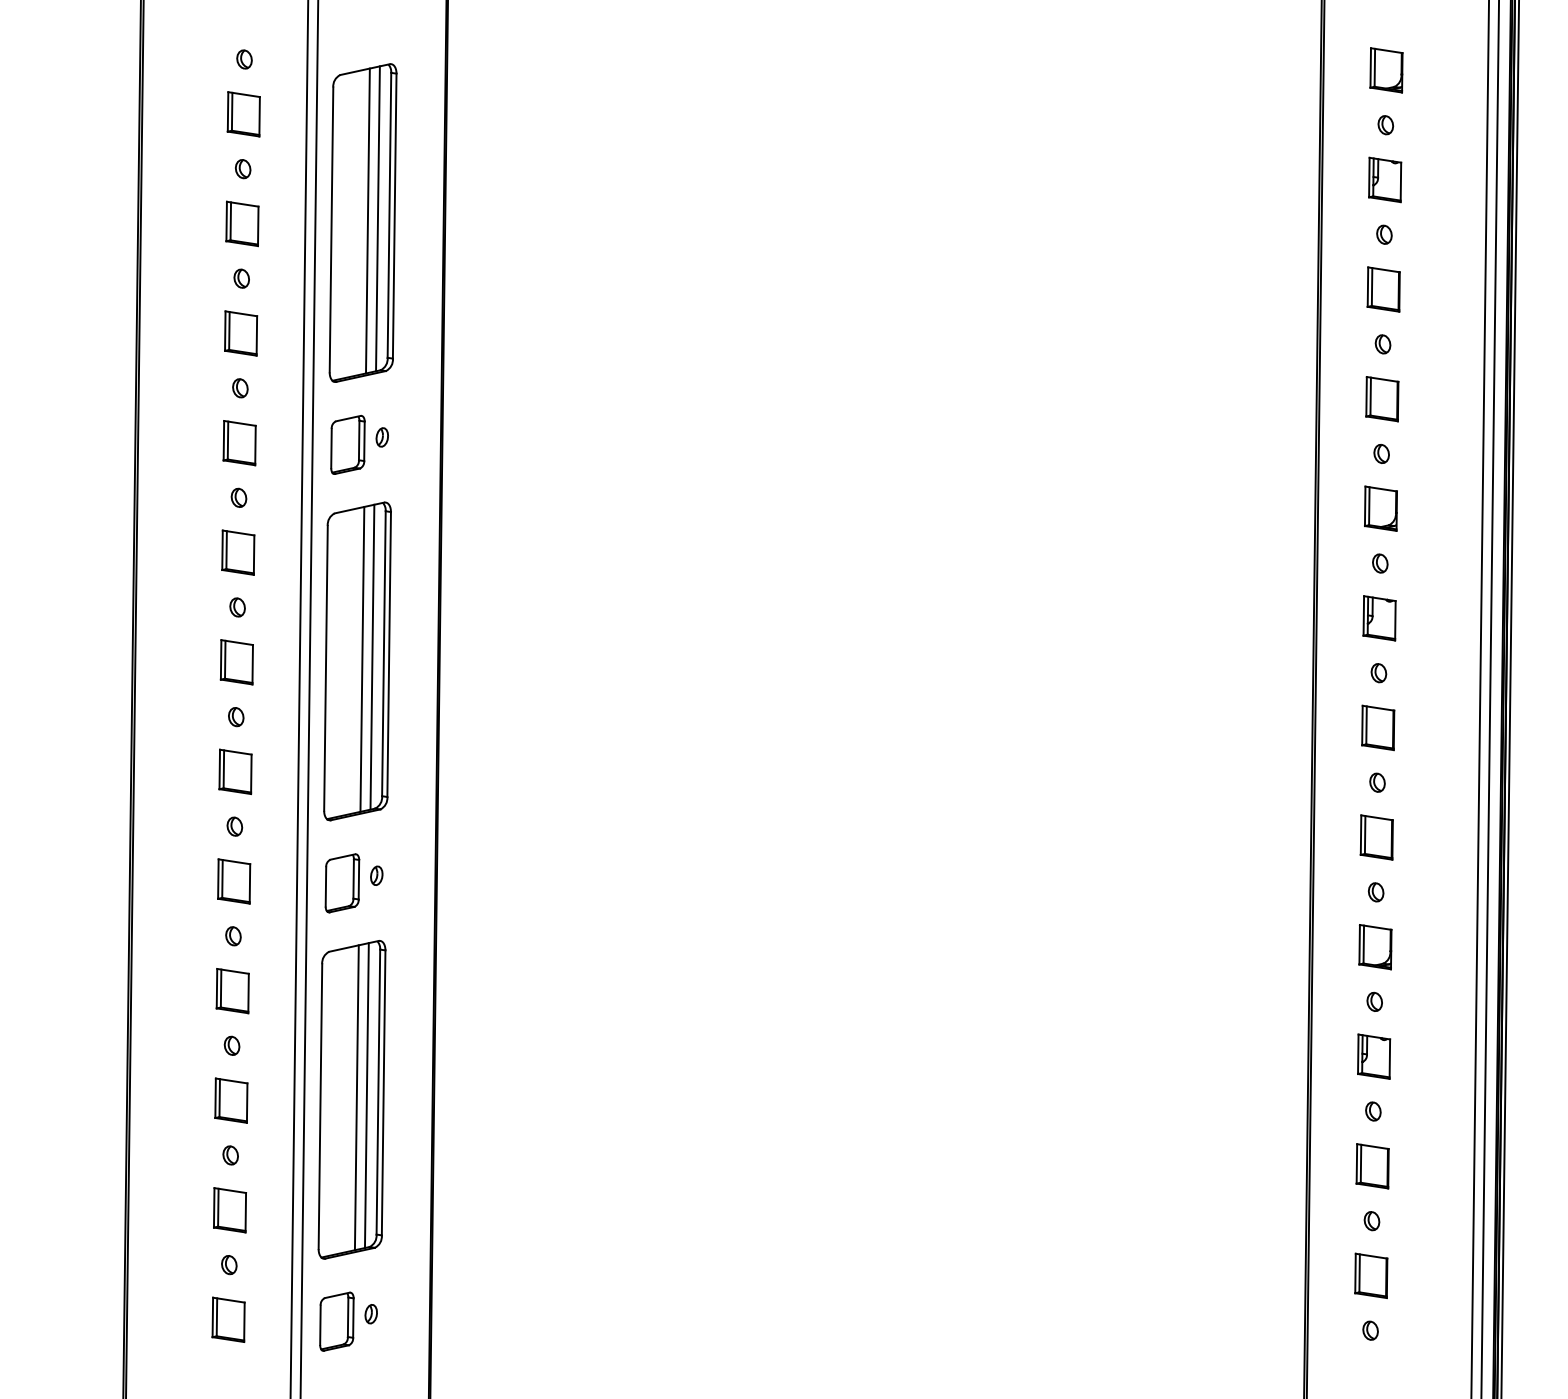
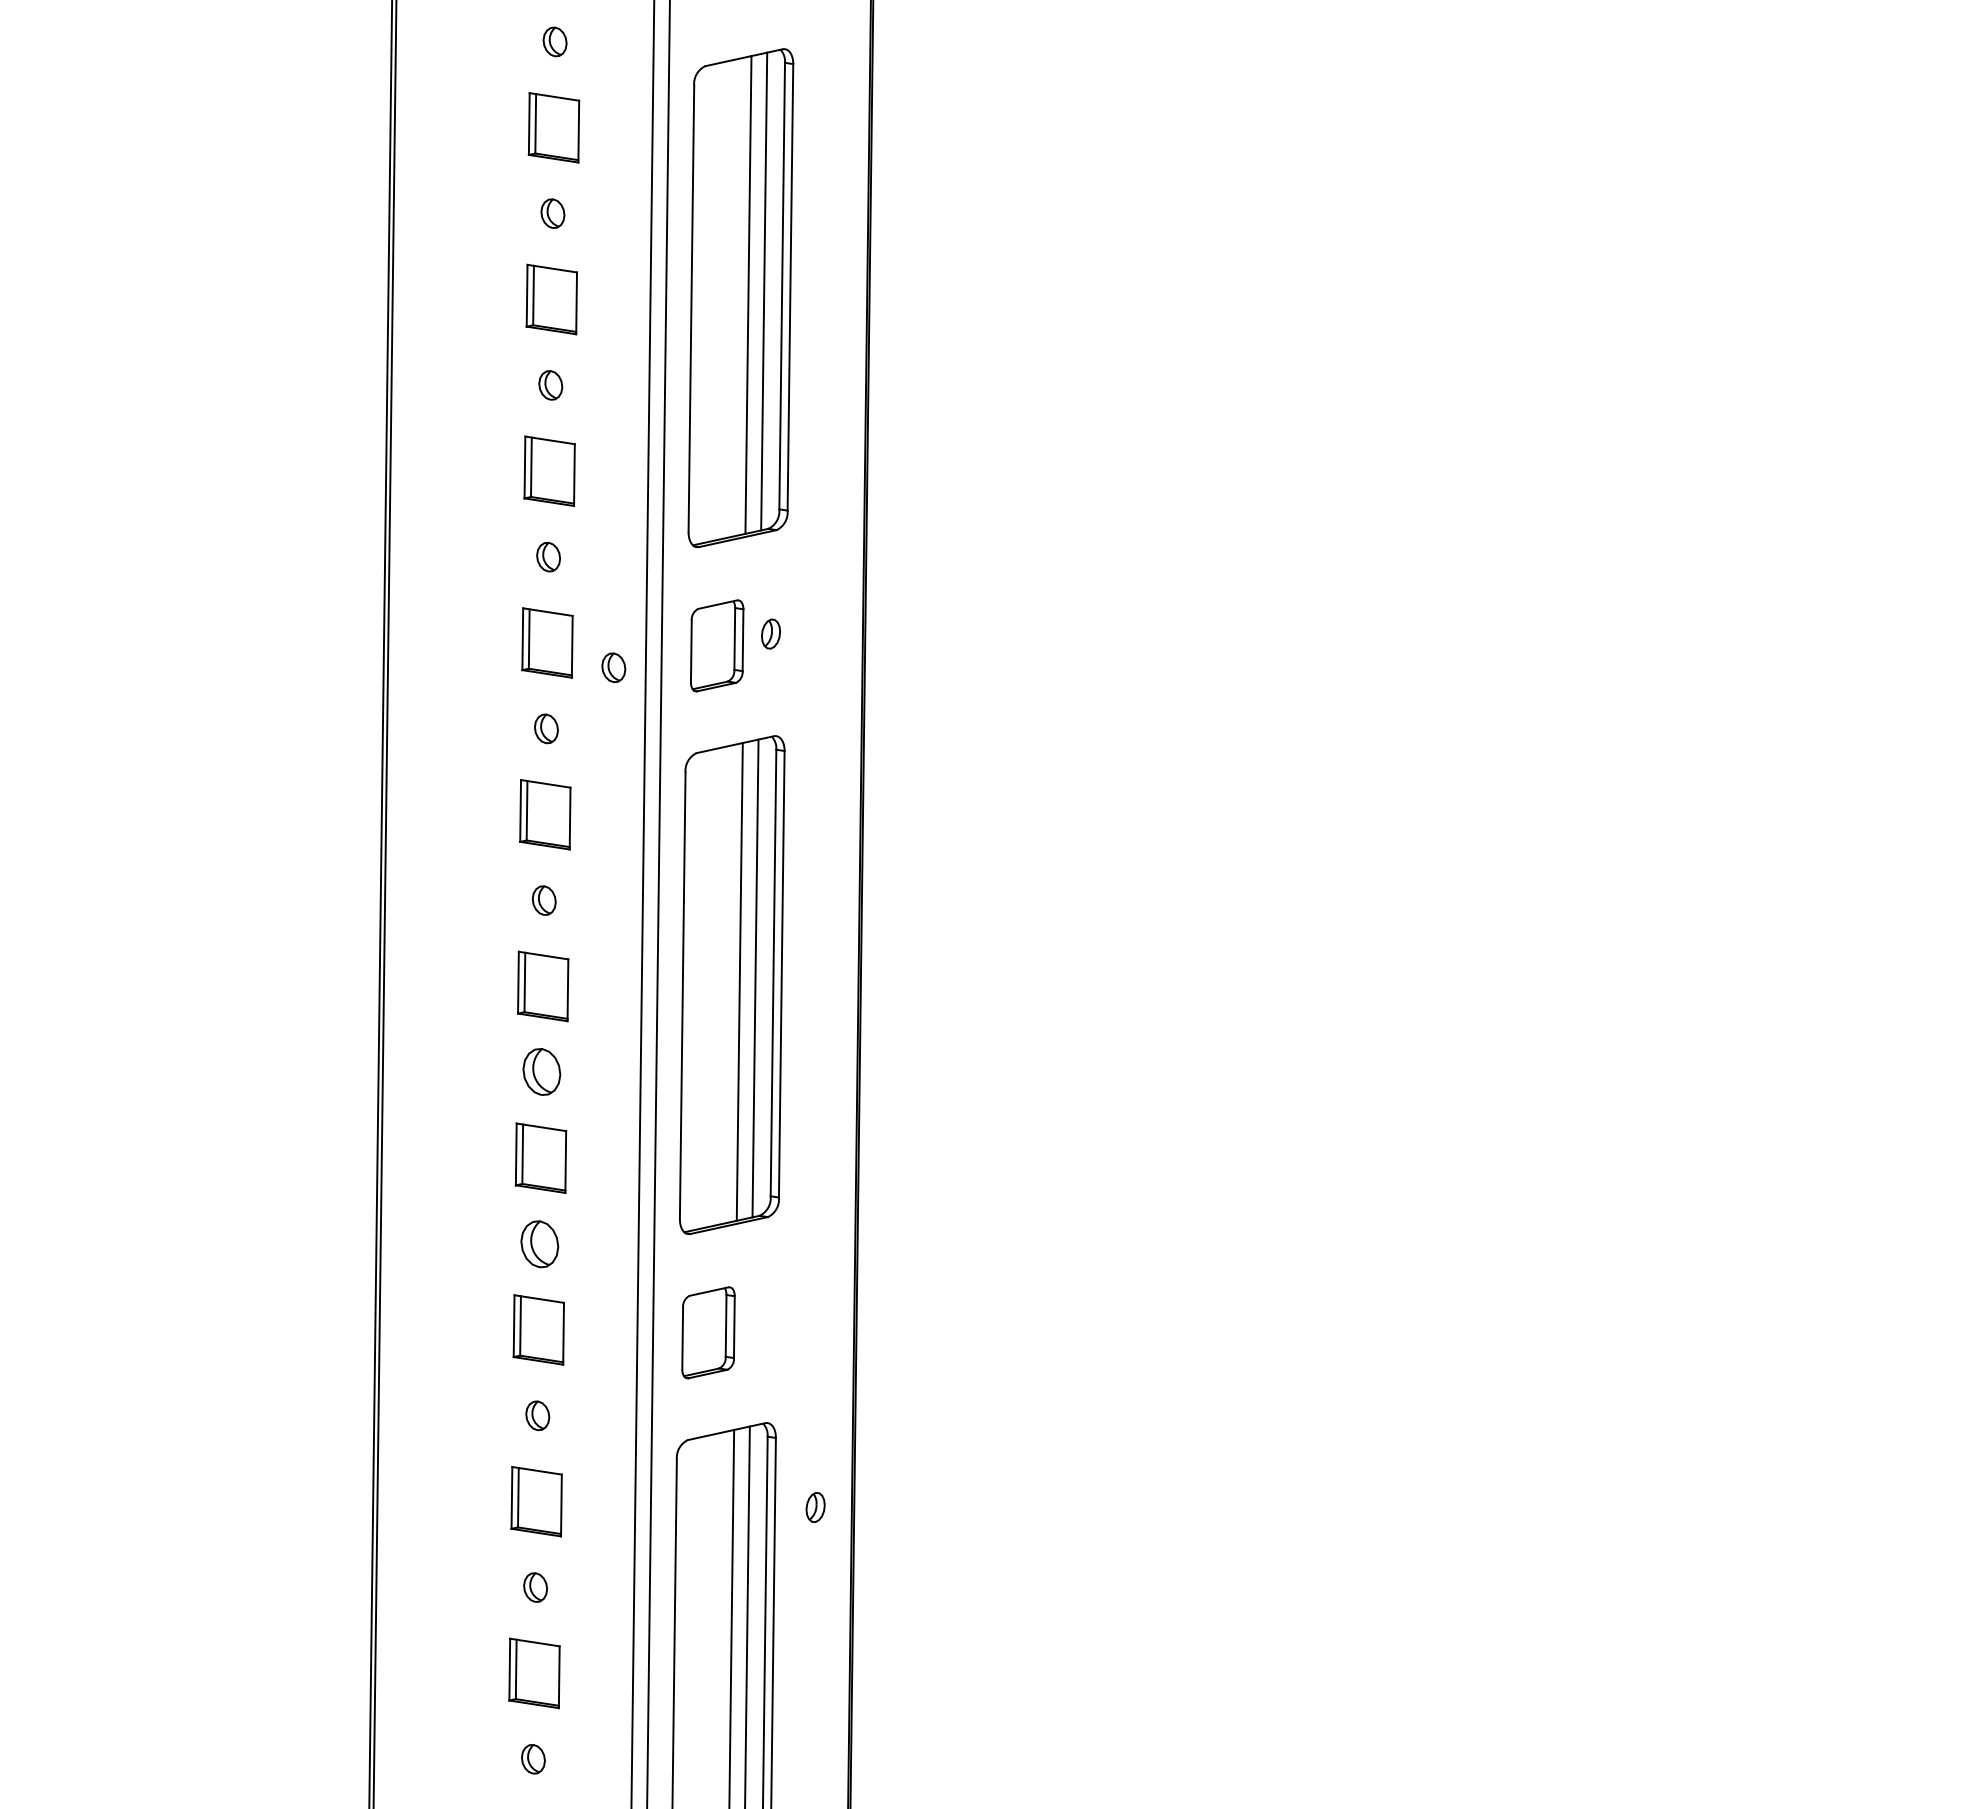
part: (281, 458) -> (613, 667), added
part: (236, 717) -> (542, 1072), size x1.6
part: (234, 826) -> (539, 1243), size x1.6
part: (376, 875) -> (815, 1507), moved

